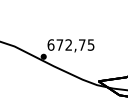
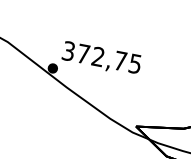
text: (50, 44) -> (68, 50), 672,75 -> 372,75

